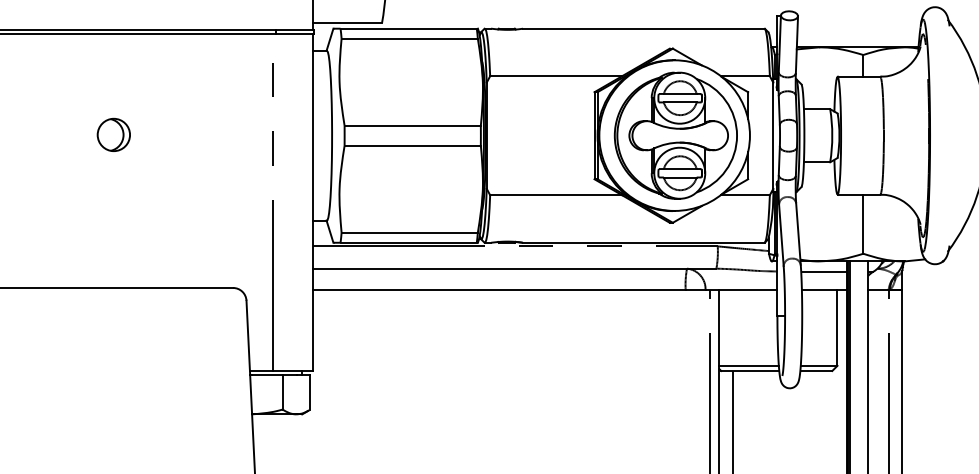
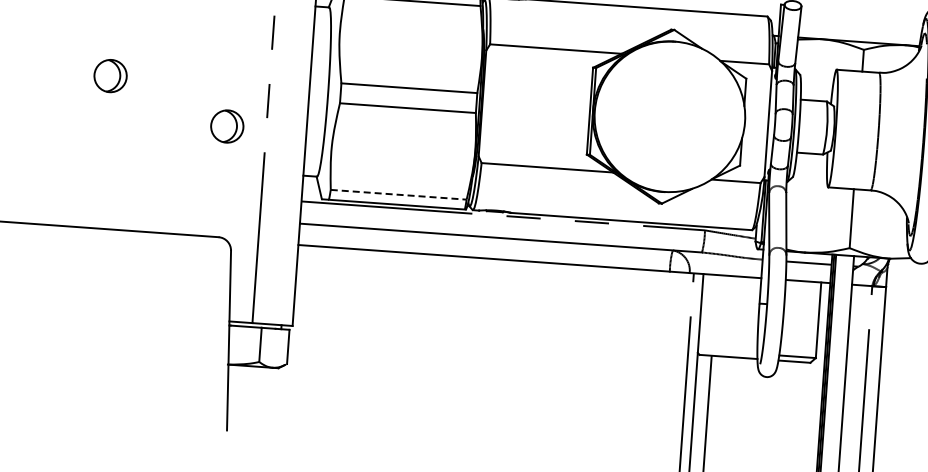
part: (675, 135) -> (670, 116), removed
part: (233, 176) -> (226, 126), added
line: (410, 232) -> (399, 194), solid -> dashed
line: (748, 365) -> (727, 351), removed

